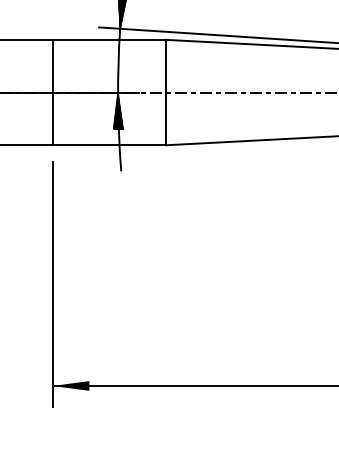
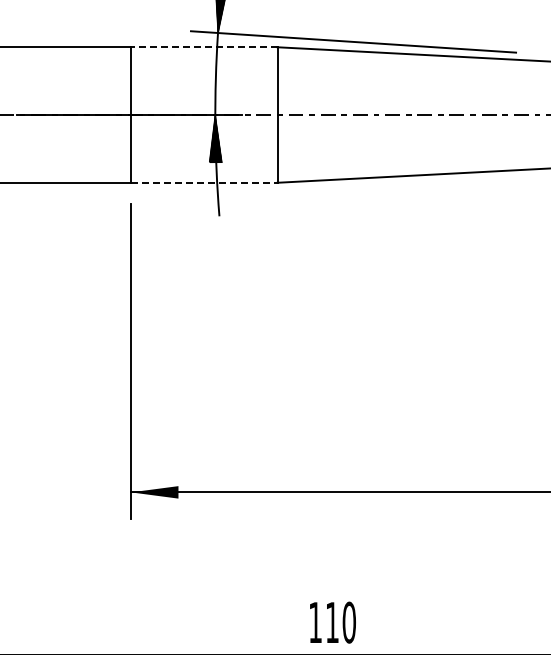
line: (108, 40) -> (203, 47), solid -> dashed
line: (109, 145) -> (204, 182), solid -> dashed

